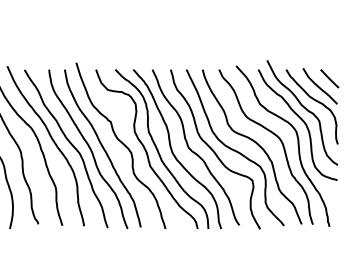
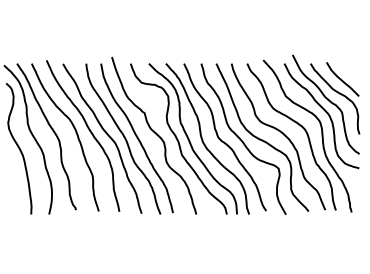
line: (329, 78) -> (351, 72), removed

